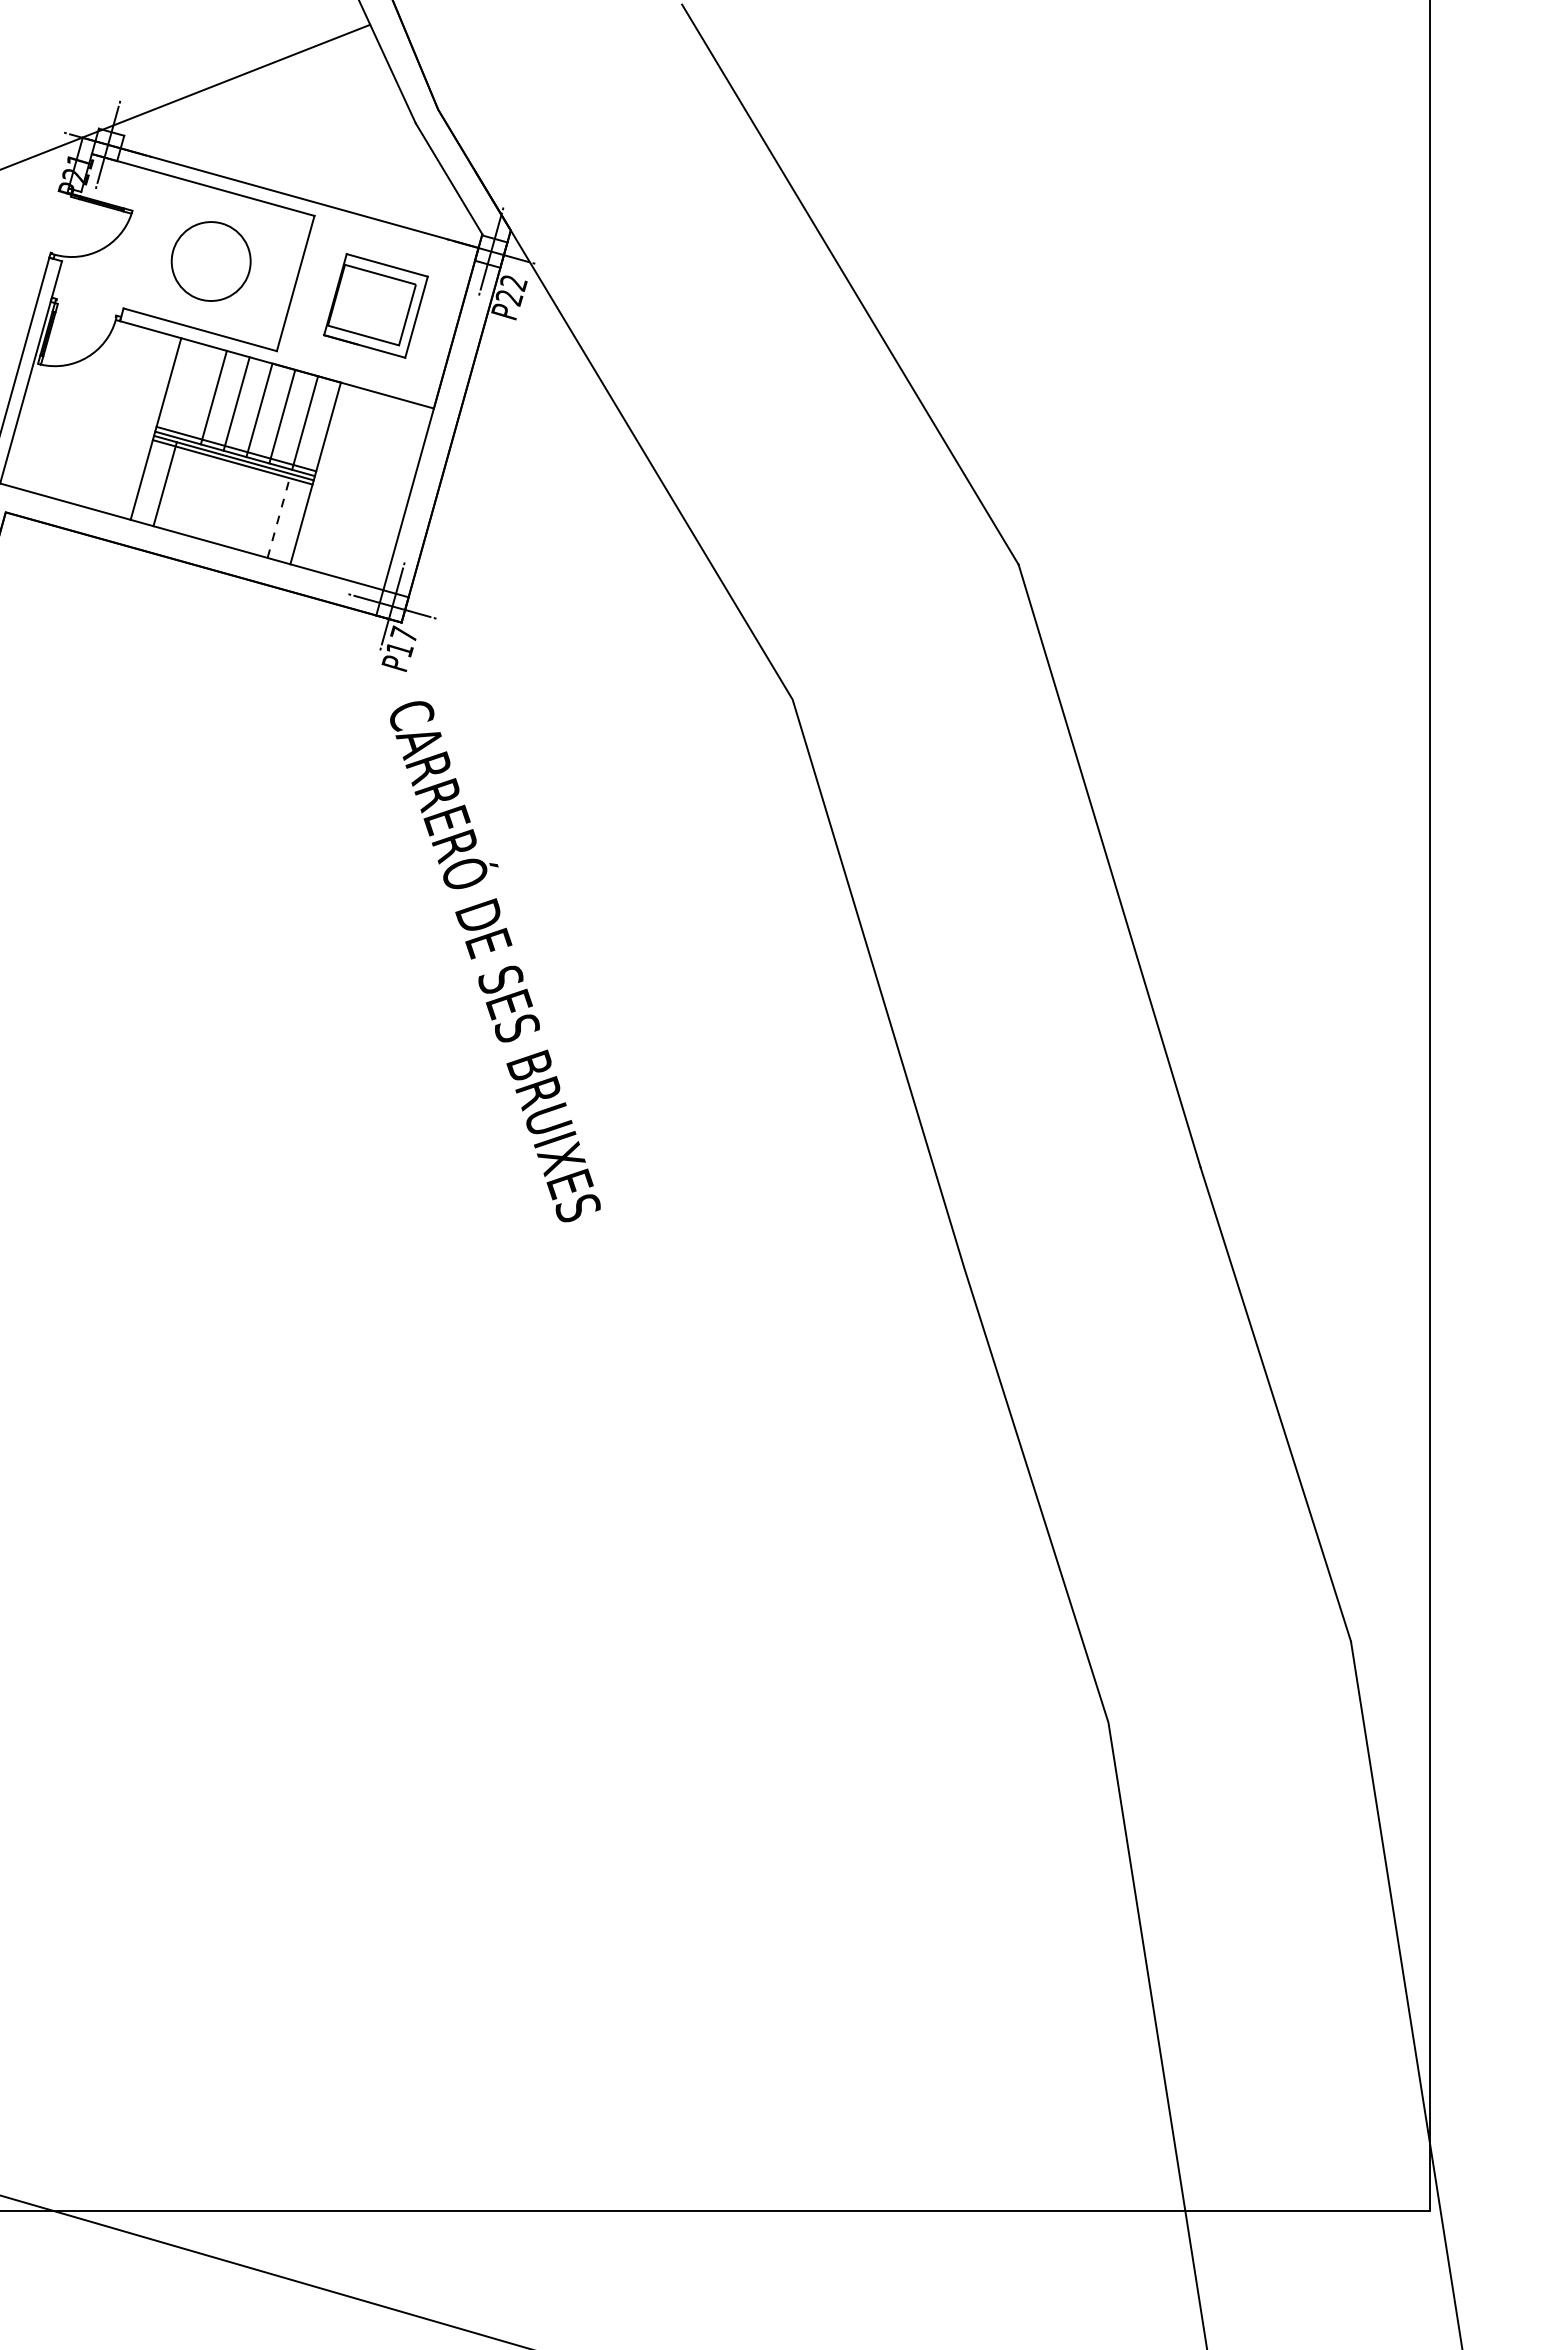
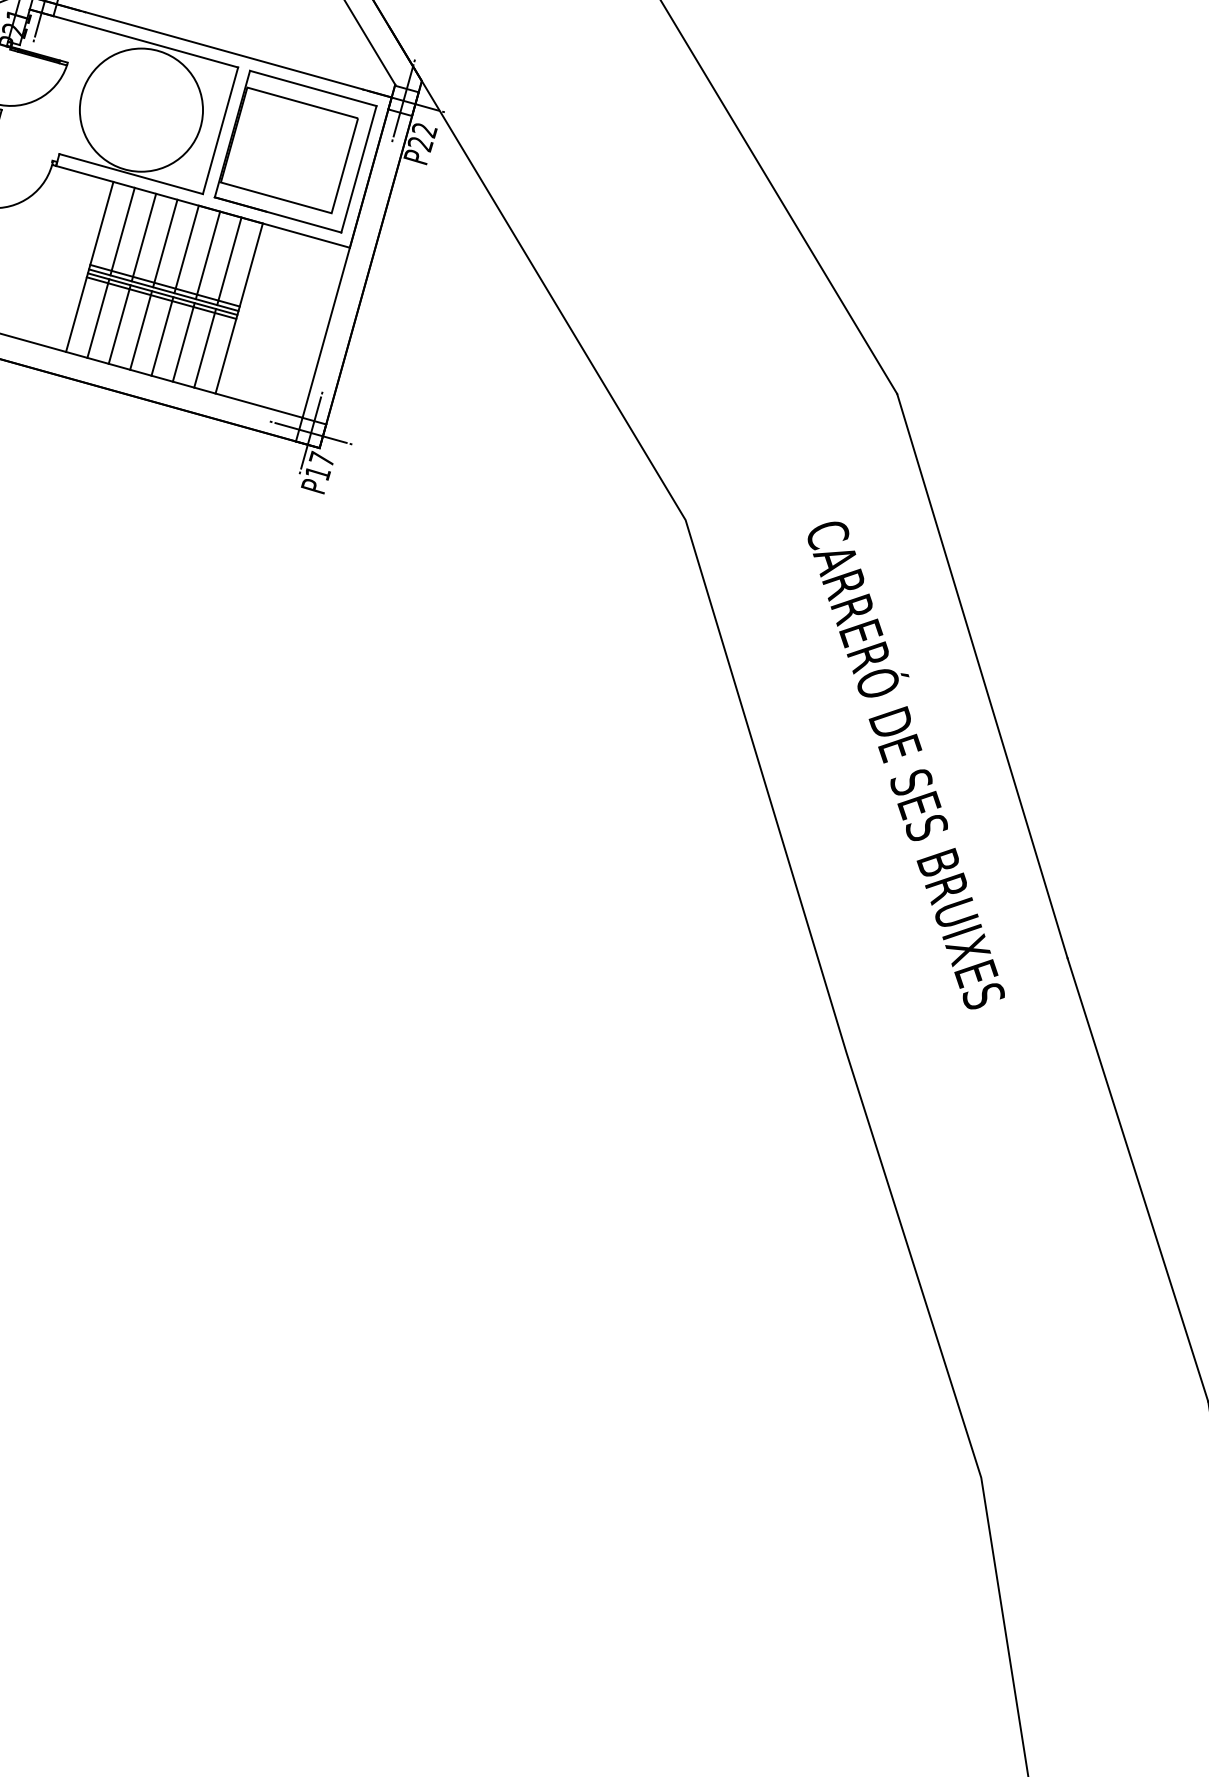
circle: (210, 261) -> (140, 110), size x1.67
part: (375, 305) -> (295, 151), size x1.67
line: (191, 391) -> (123, 231), added
line: (187, 490) -> (119, 324), added
line: (210, 496) -> (140, 330), added
line: (233, 503) -> (162, 336), added
line: (256, 509) -> (183, 342), added
line: (279, 515) -> (205, 347), dashed -> solid
text: (495, 961) -> (906, 765), moved

